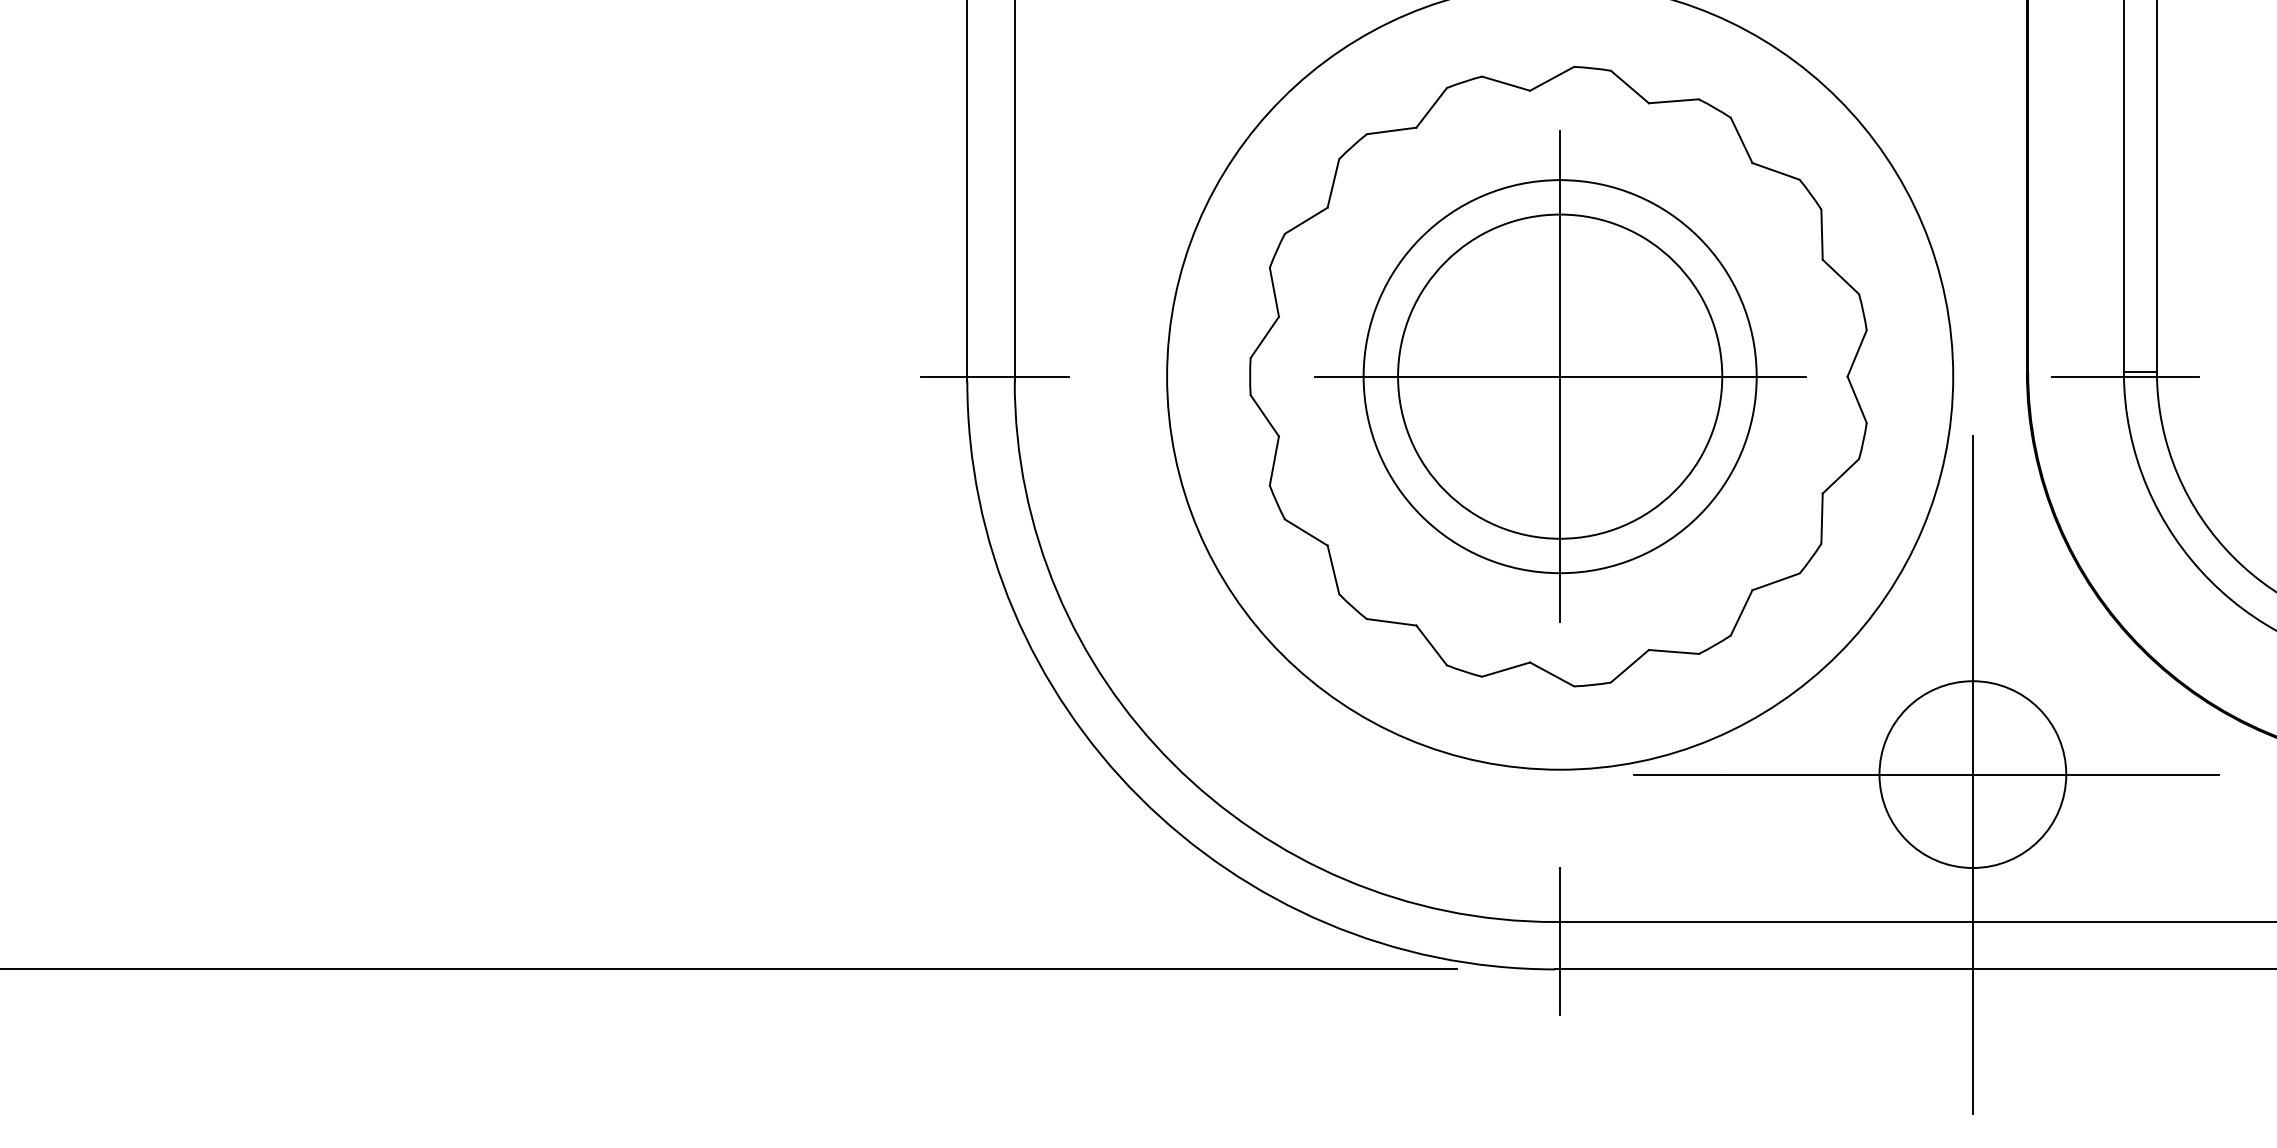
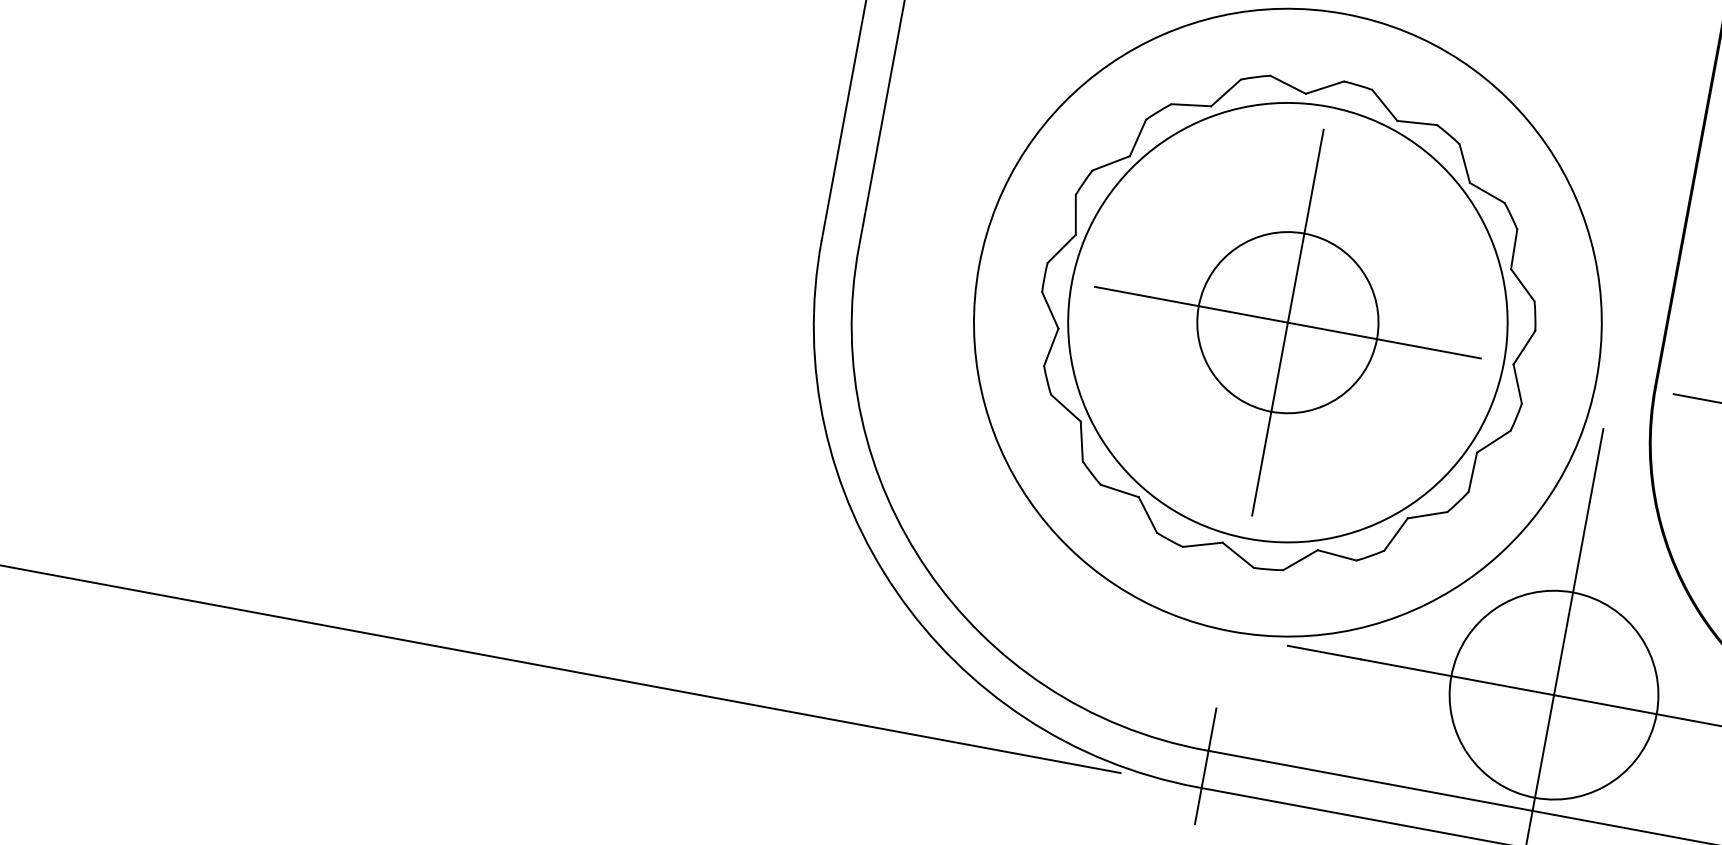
line: (994, 376) -> (843, 240), removed
circle: (1559, 376) -> (1287, 322), size x1.4
circle: (1560, 376) -> (1288, 322), size x0.7
circle: (1972, 774) -> (1553, 695), size x1.4

